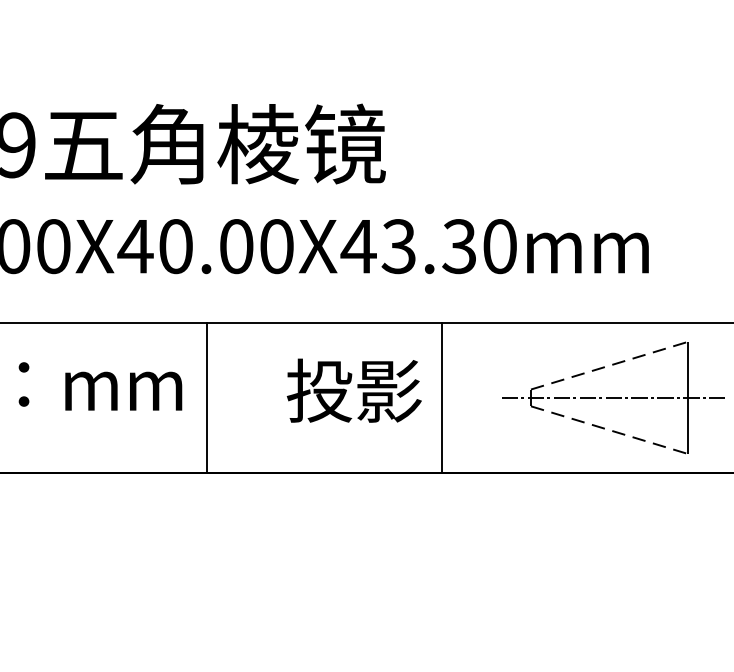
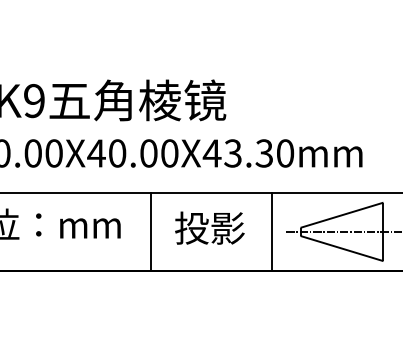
line: (610, 366) -> (342, 215), dashed -> solid
line: (206, 397) -> (151, 231), moved
line: (442, 397) -> (272, 231), moved
line: (610, 429) -> (342, 248), dashed -> solid

